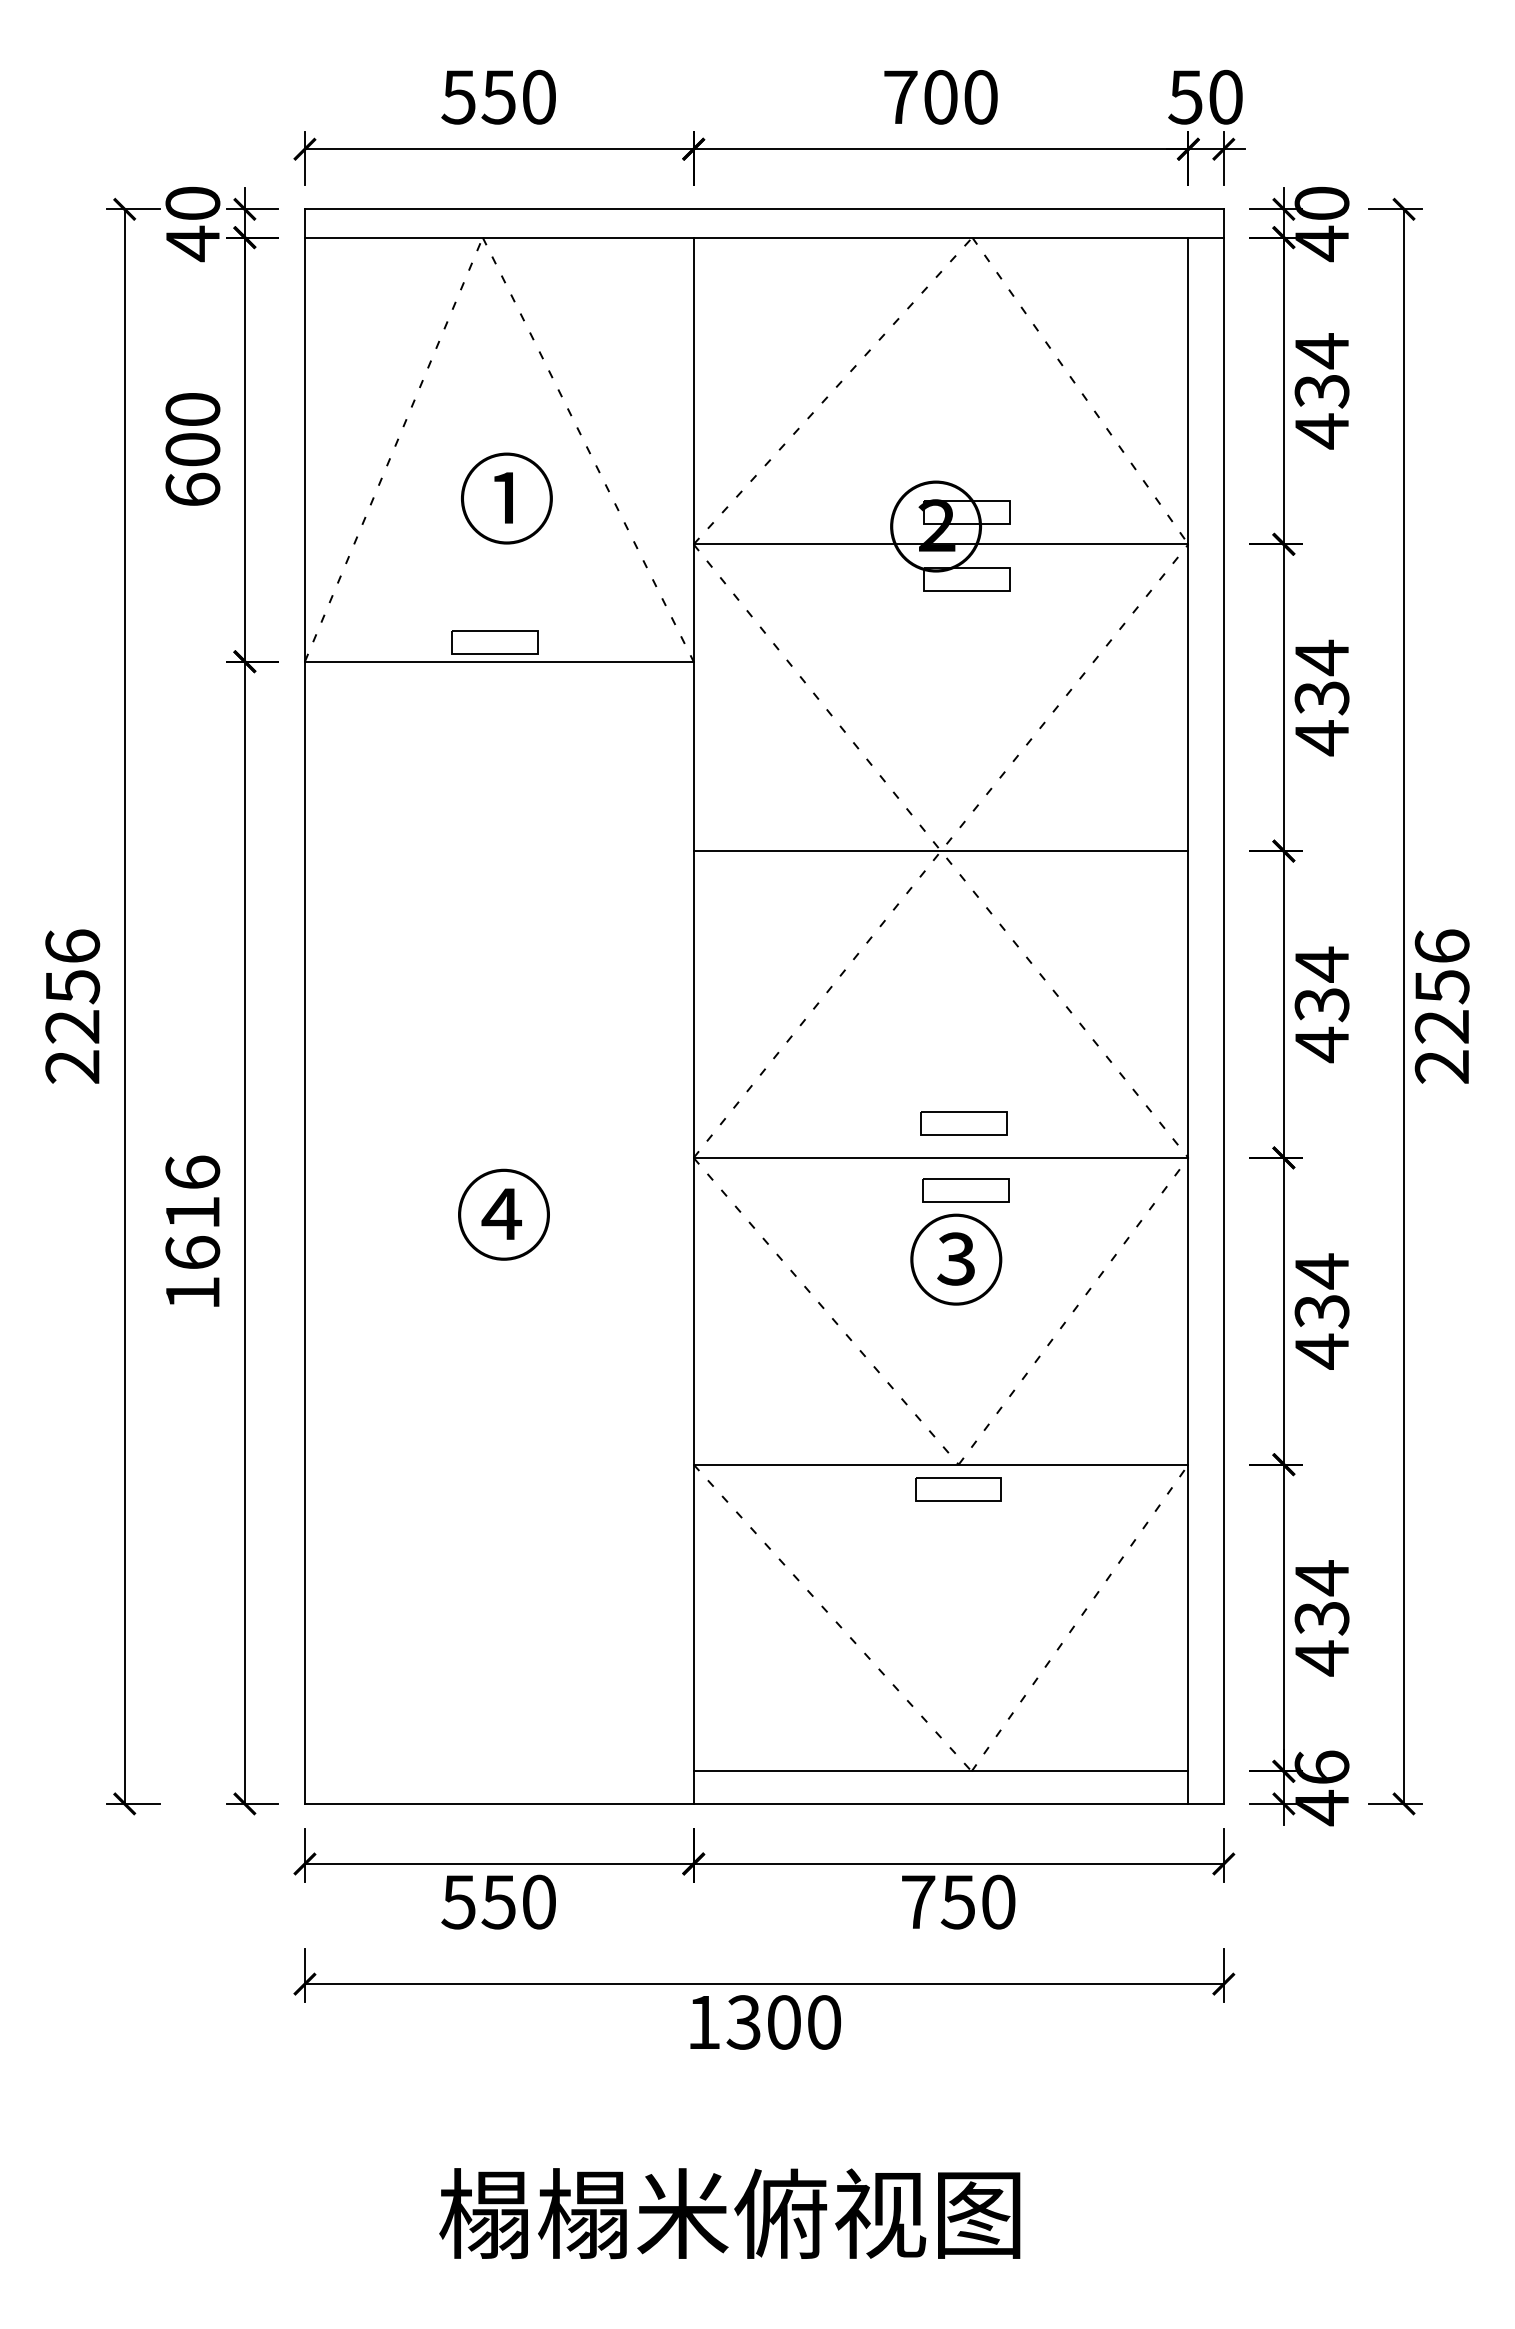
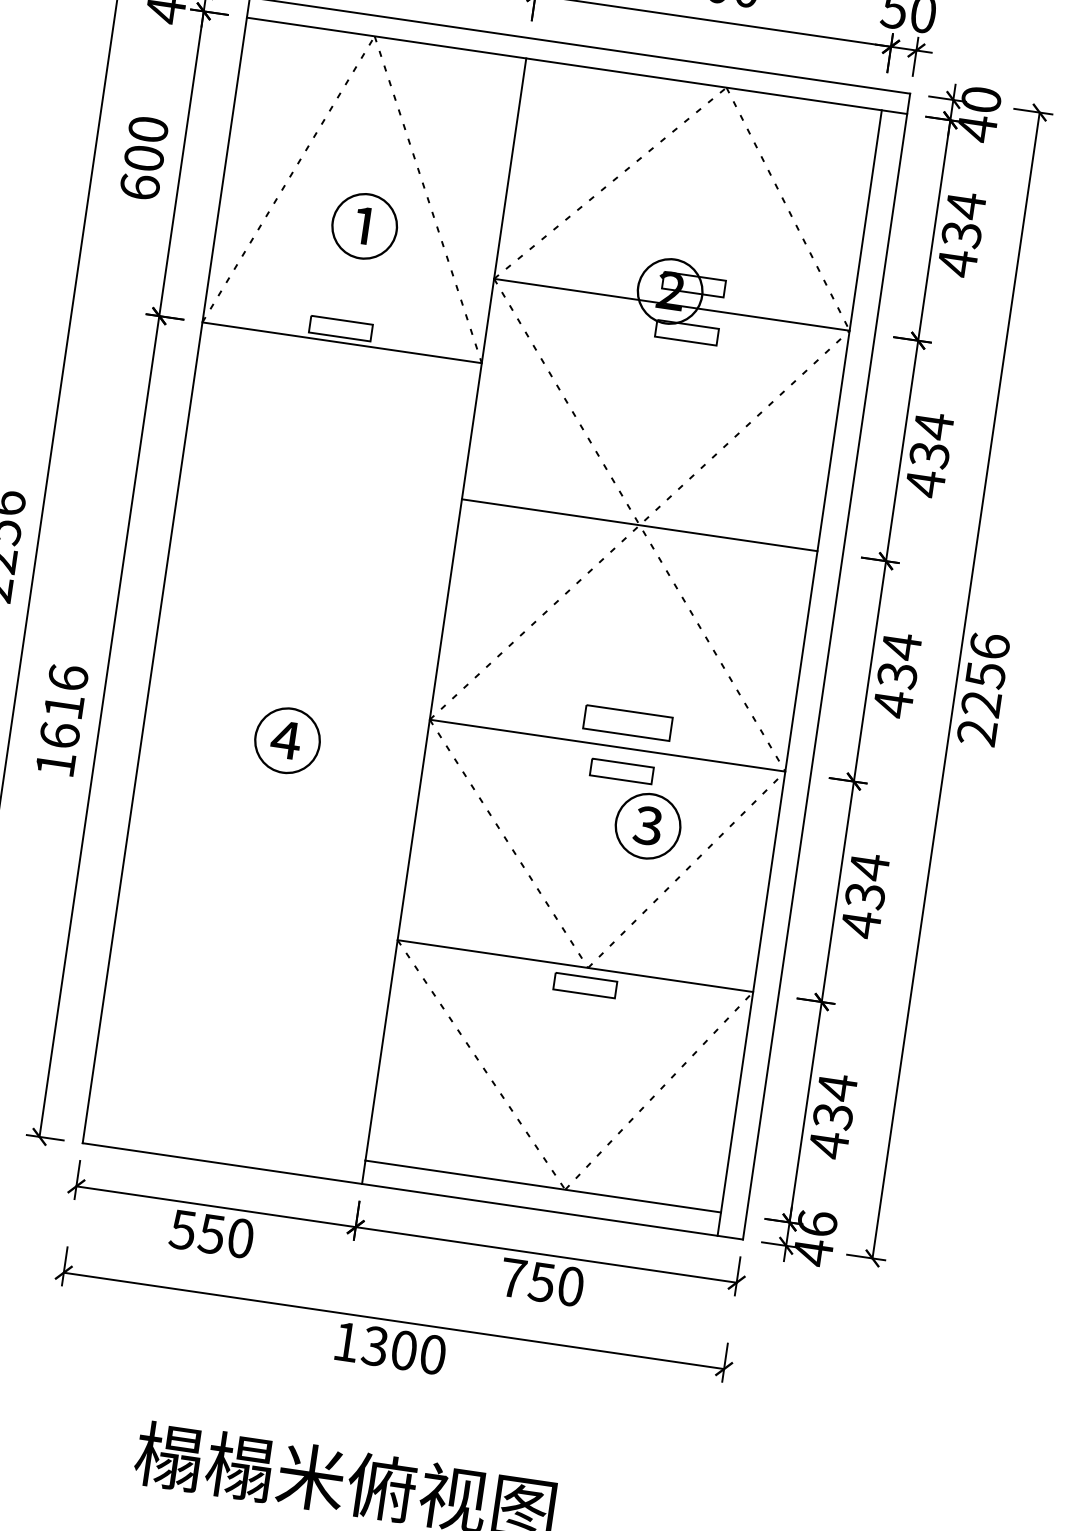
part: (963, 1123) -> (627, 723), size x1.4
text: (956, 1259) -> (648, 826), moved

